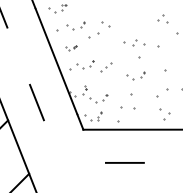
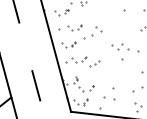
part: (71, 47) -> (69, 44), size x1.67
part: (135, 75) -> (117, 73), removed

